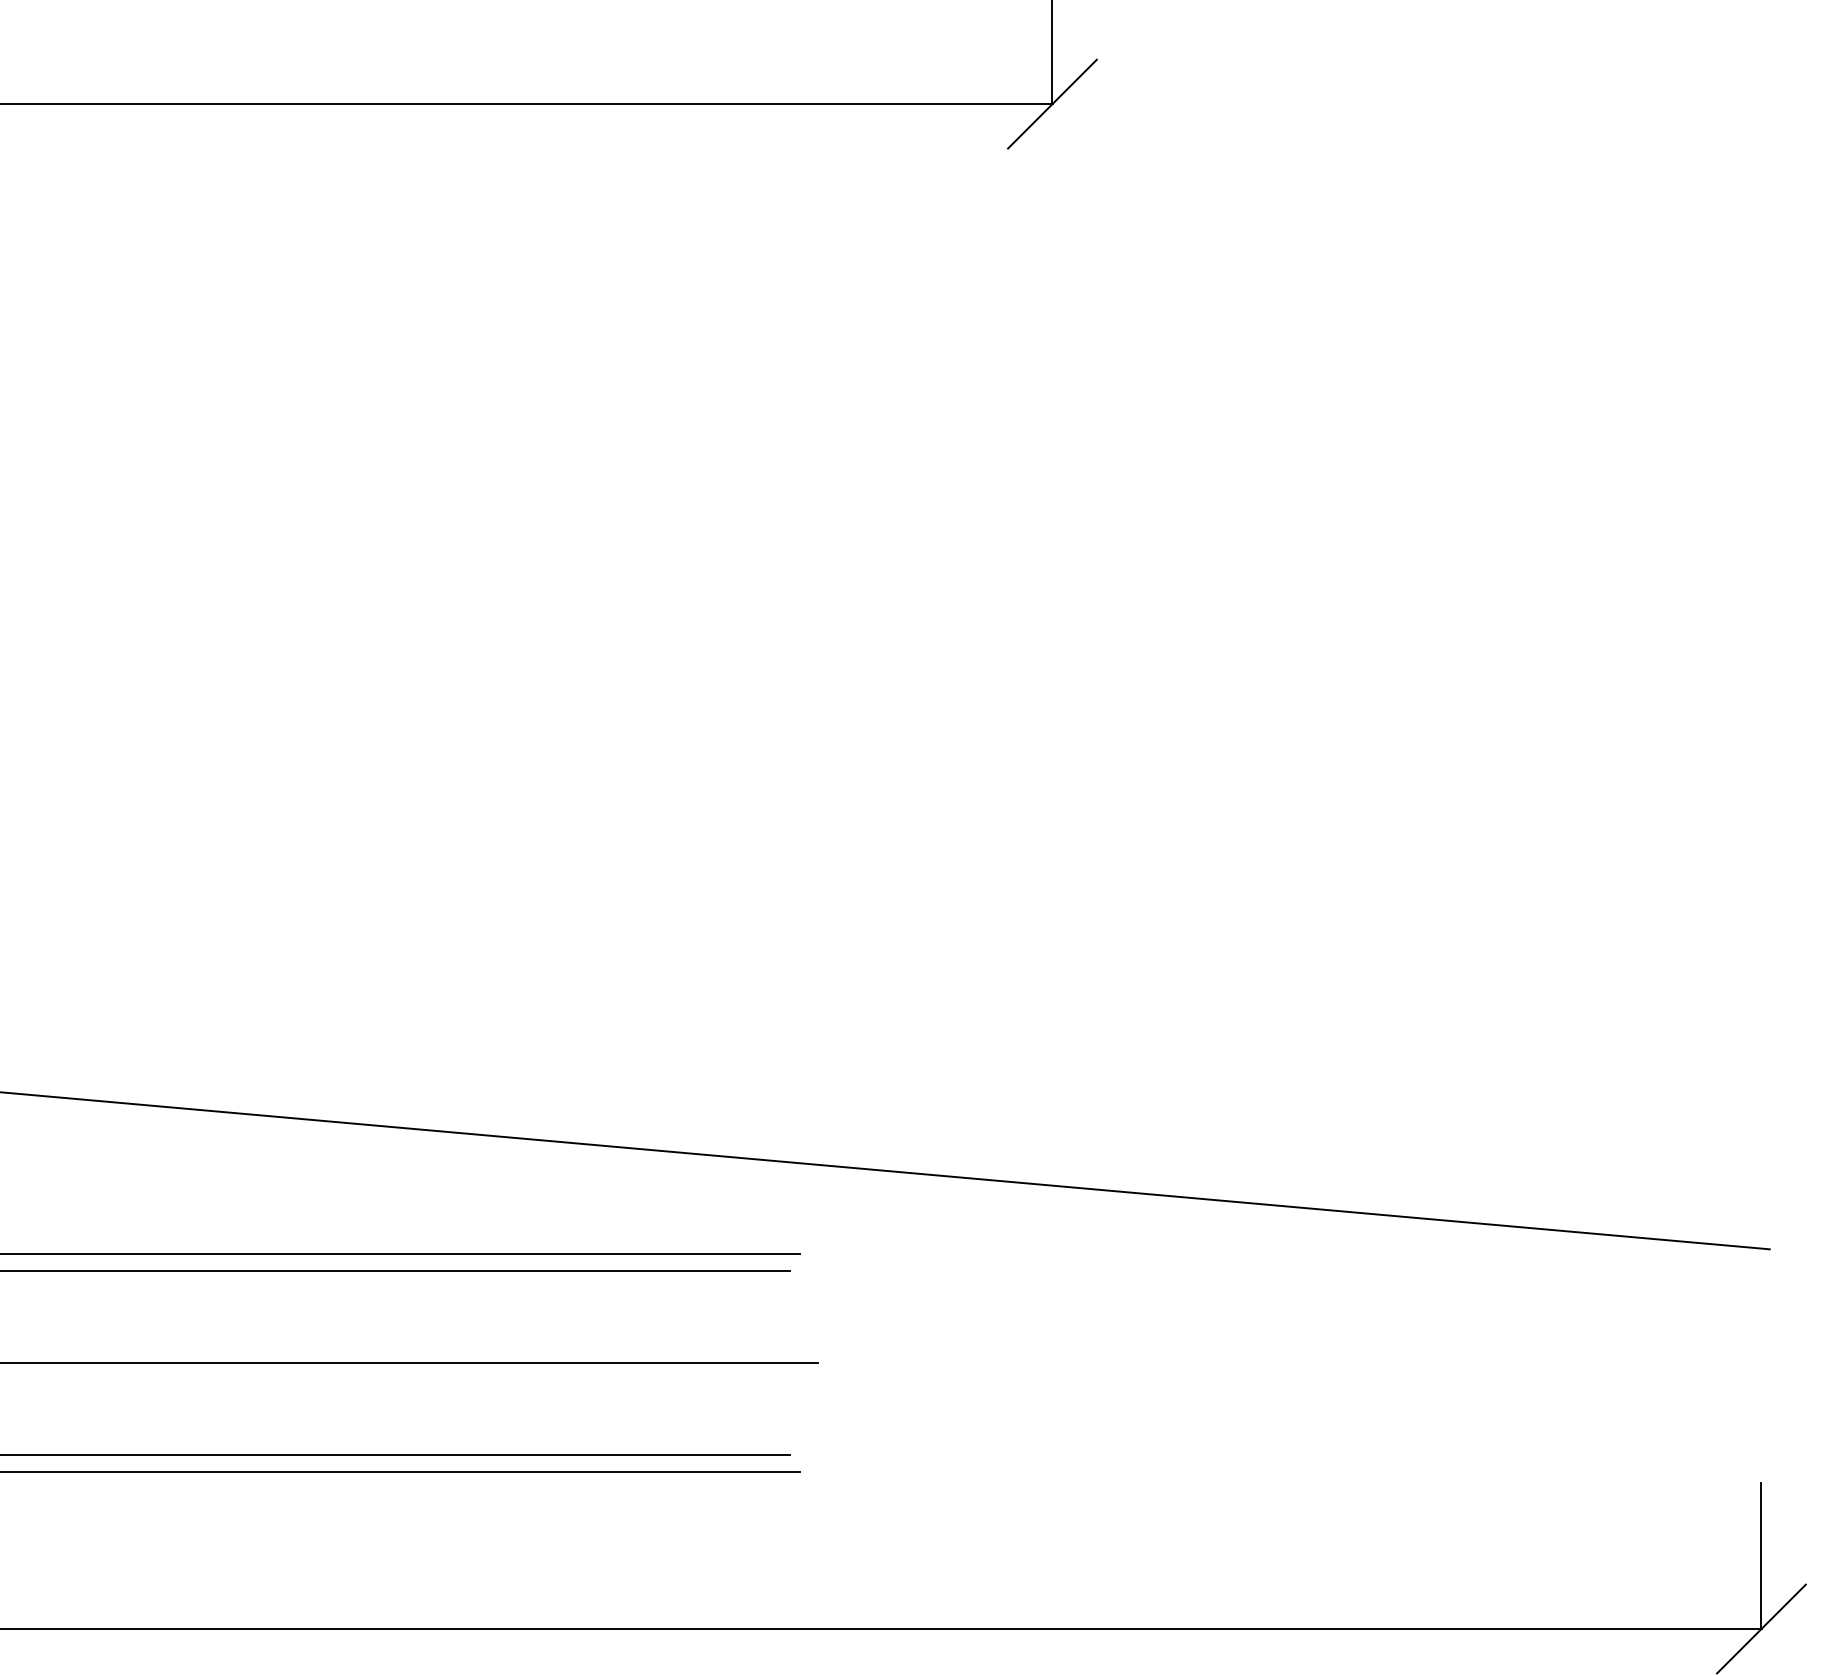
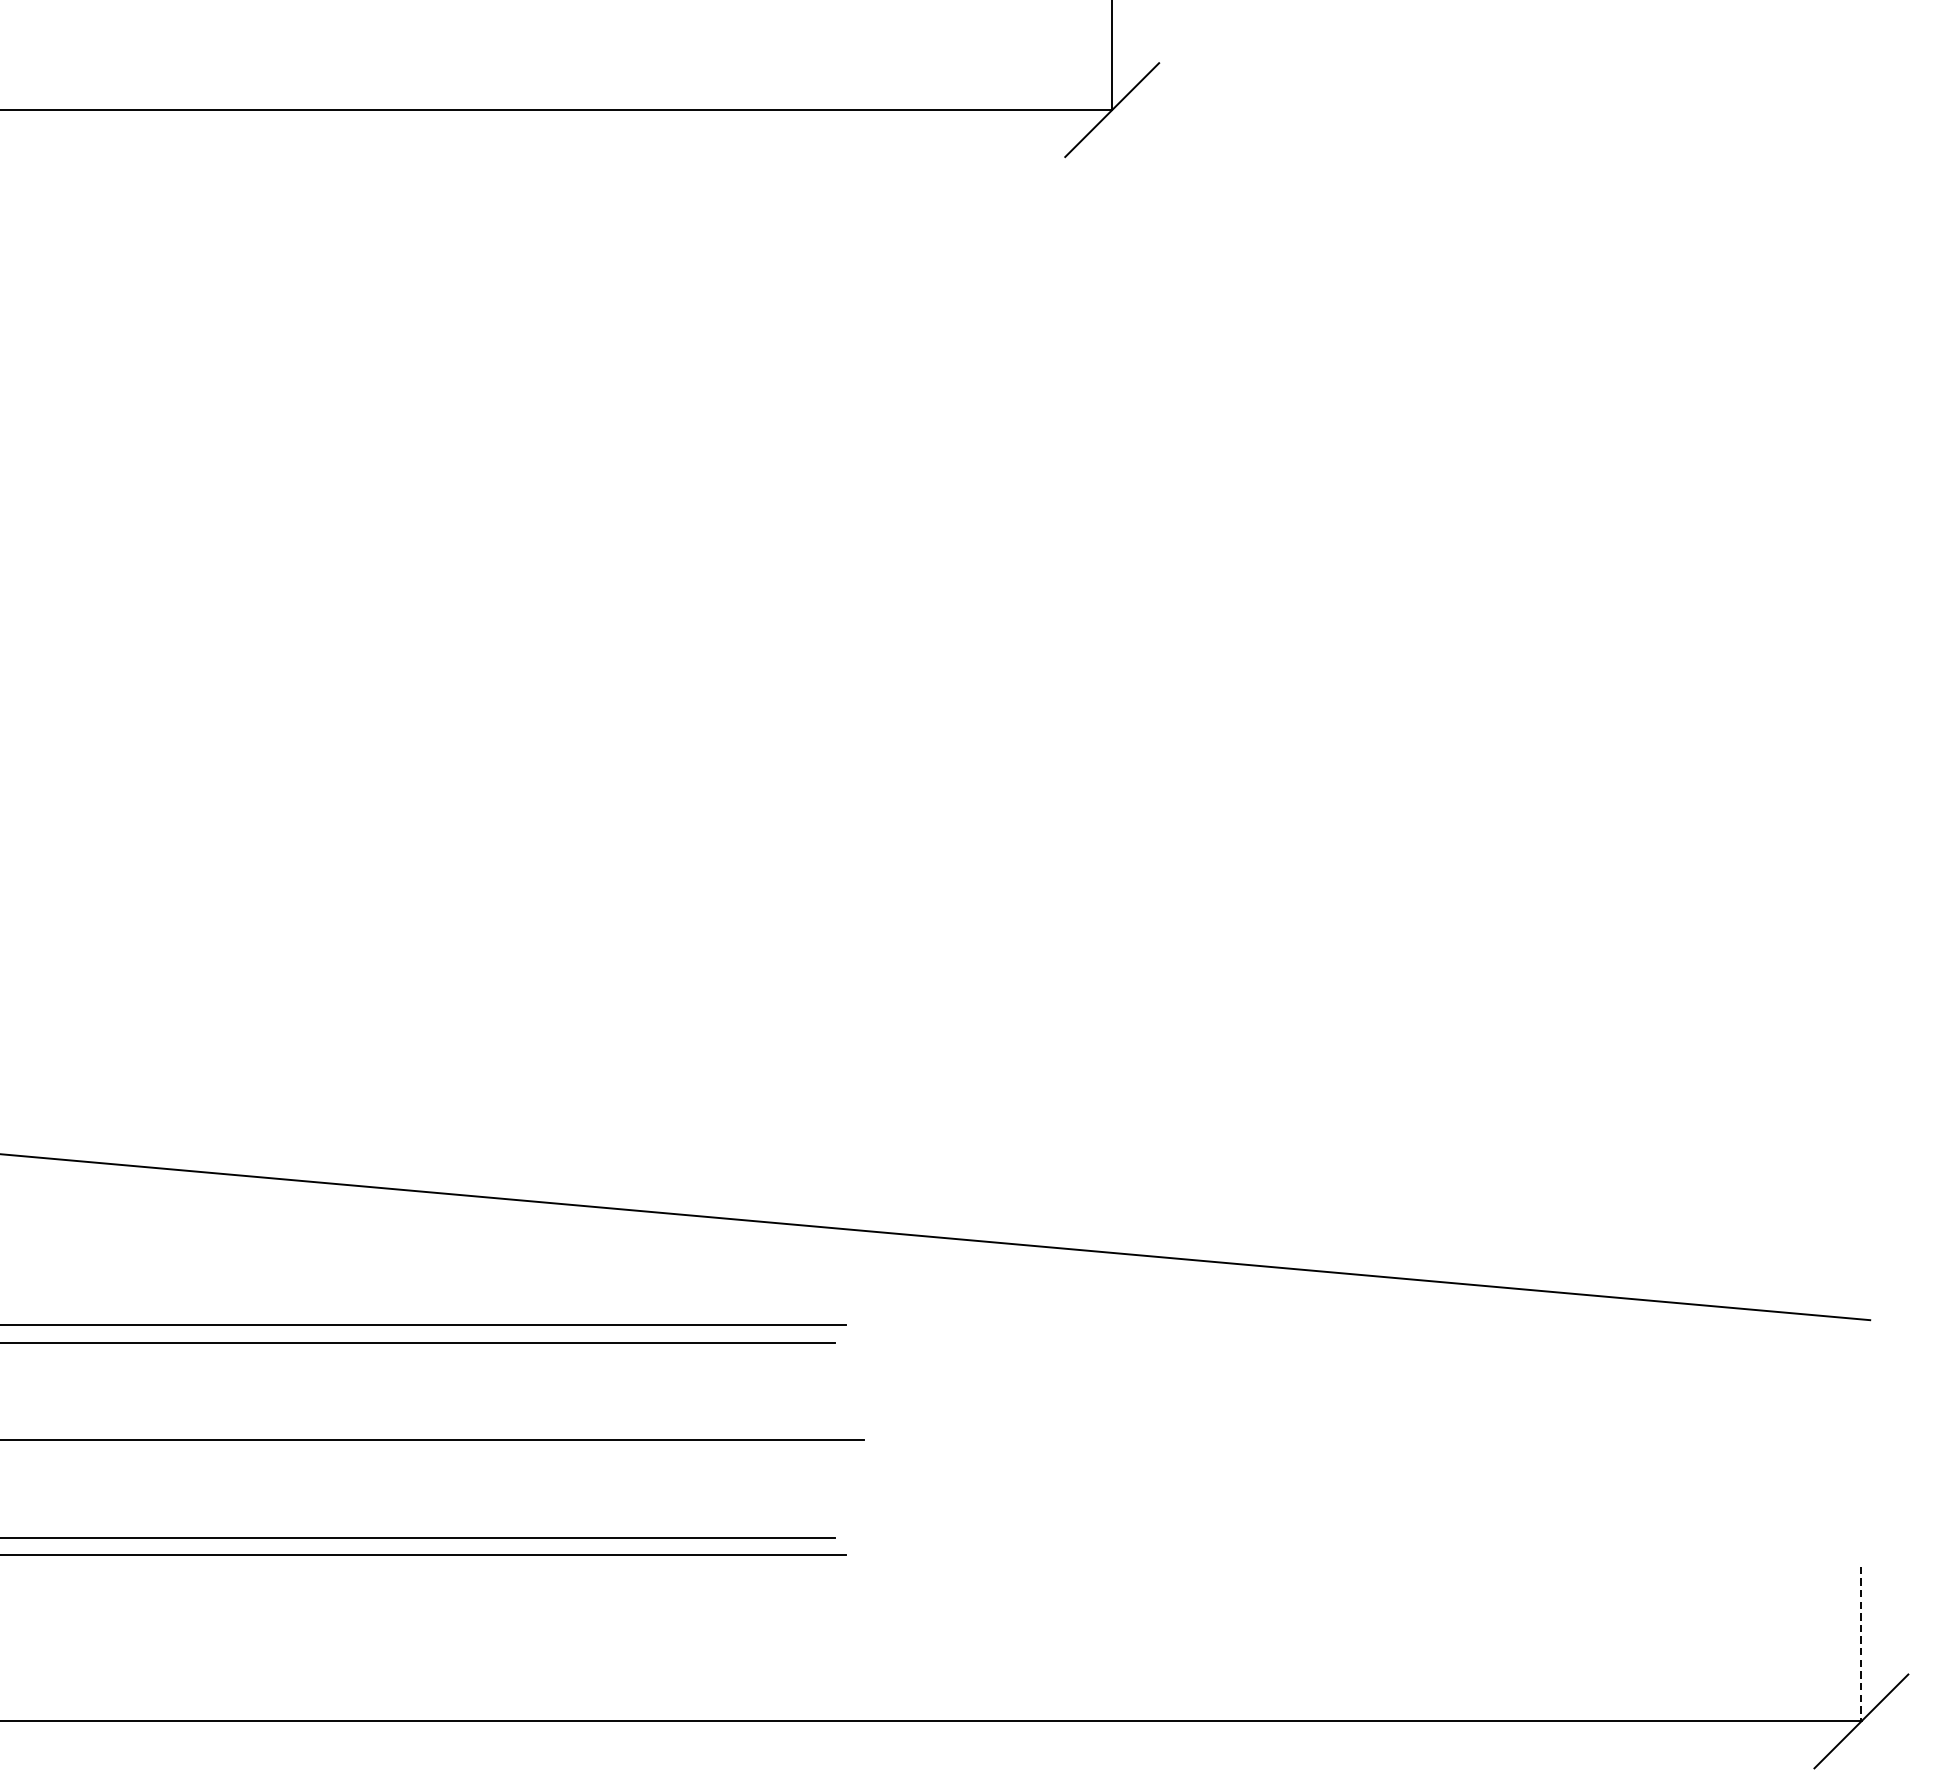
line: (1761, 1556) -> (1861, 1644), solid -> dashed

